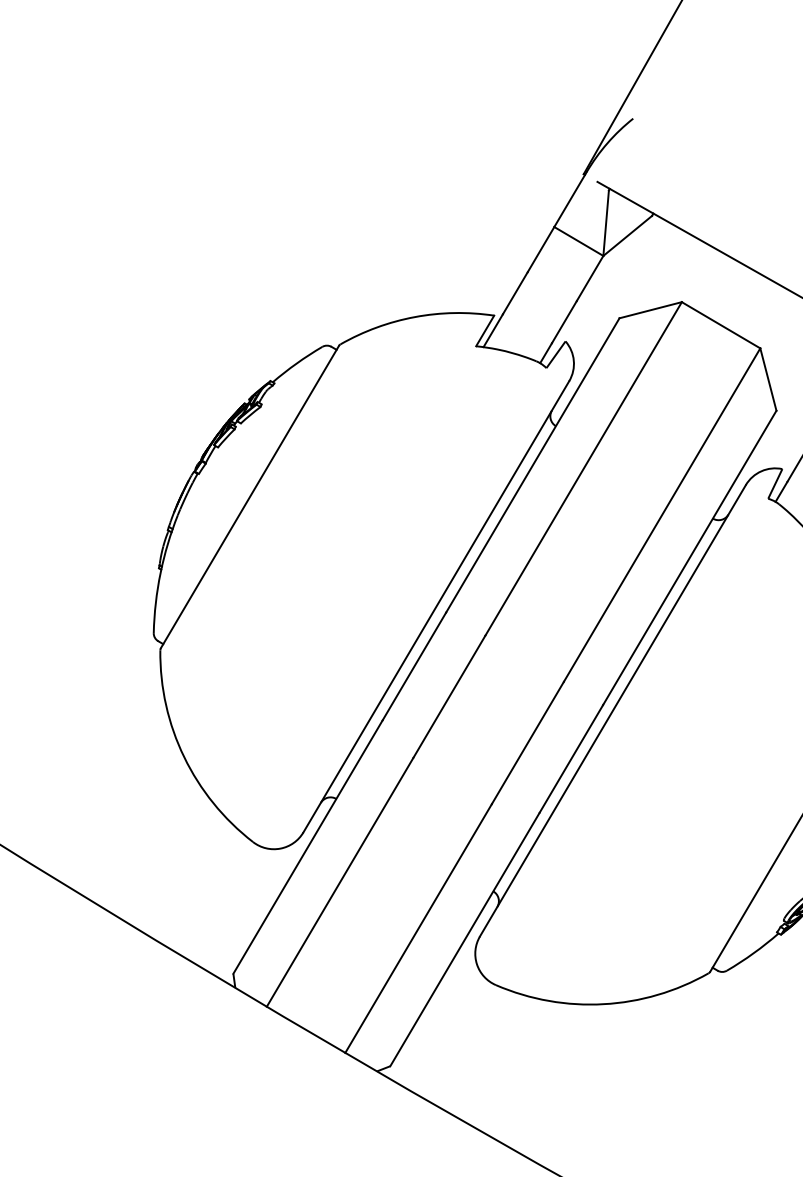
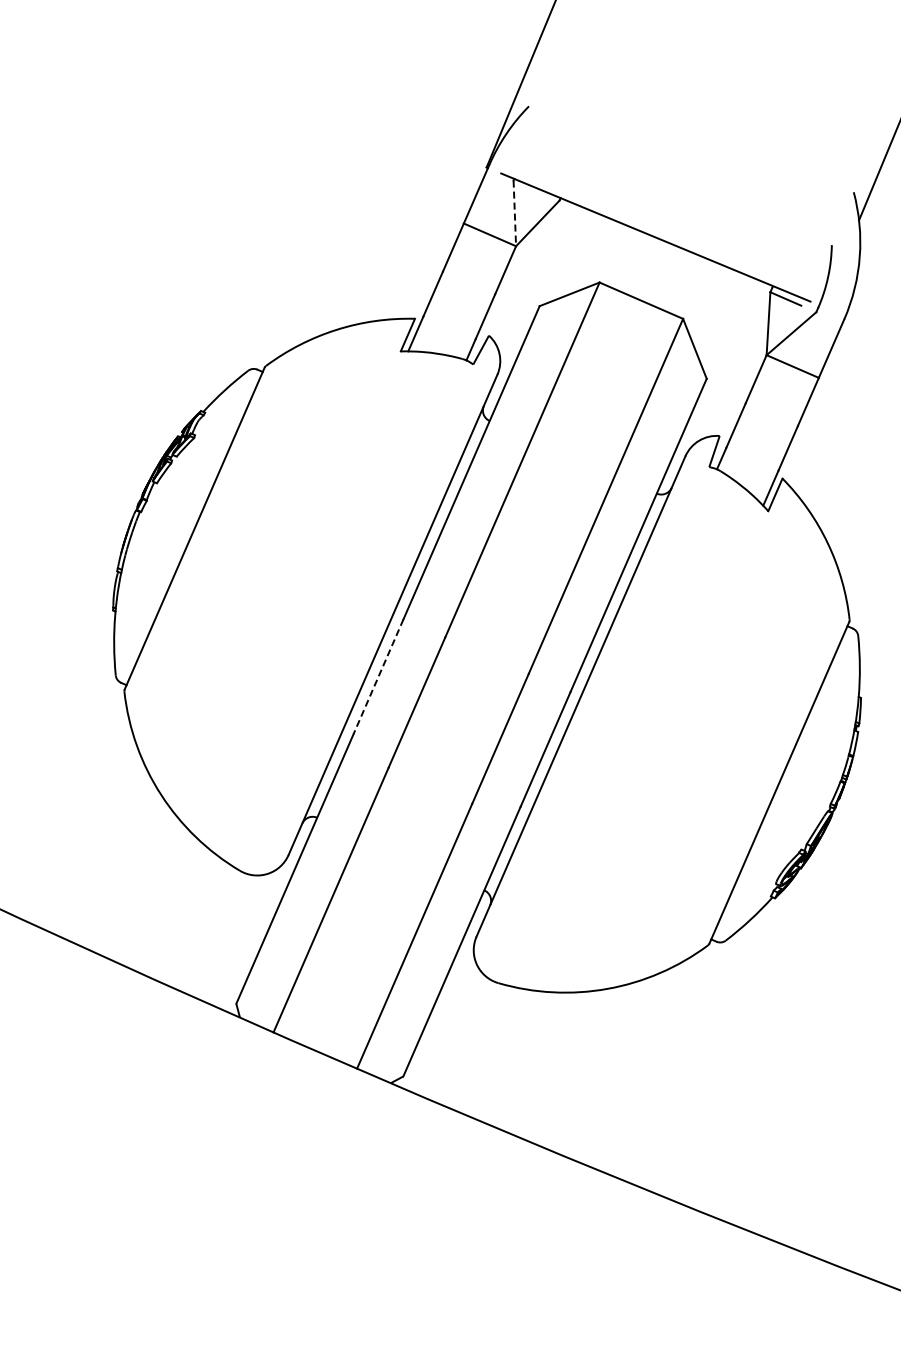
line: (605, 223) -> (514, 213), solid -> dashed
line: (414, 666) -> (378, 676), solid -> dashed

